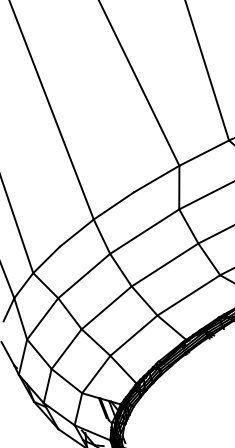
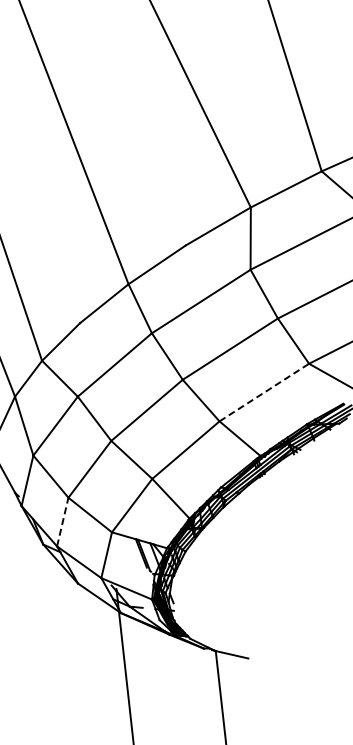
line: (188, 295) -> (264, 392), solid -> dashed
line: (47, 386) -> (62, 522), solid -> dashed

